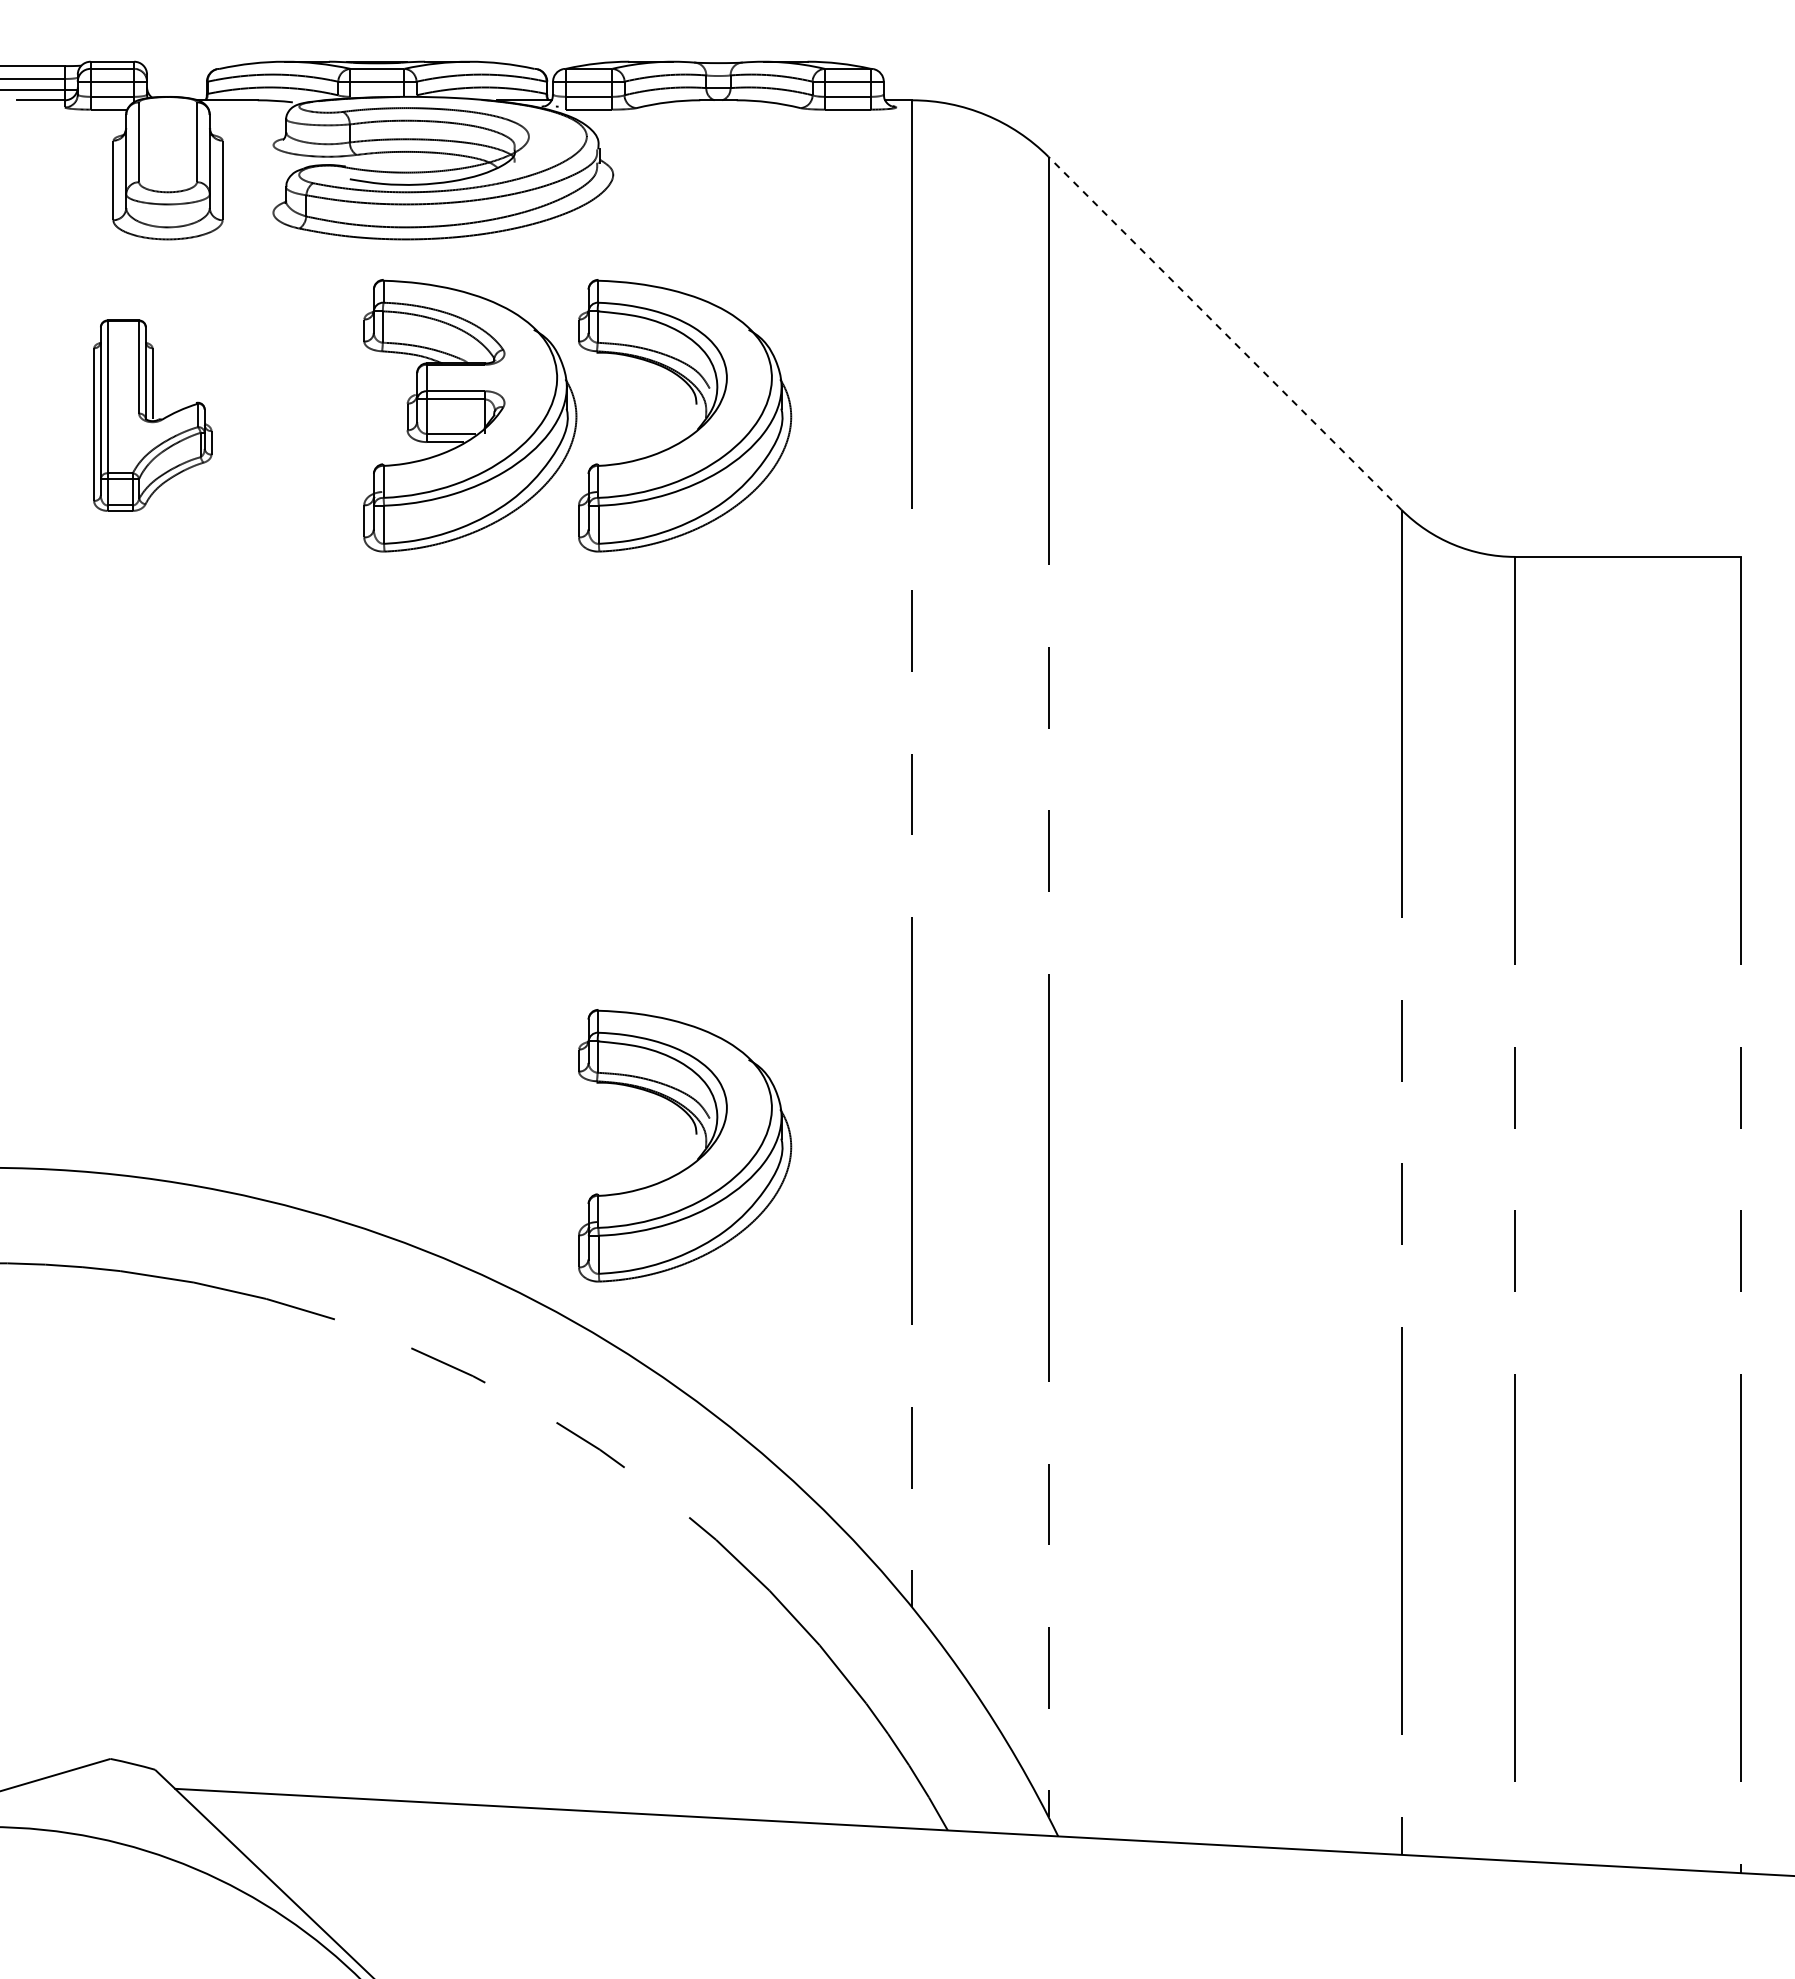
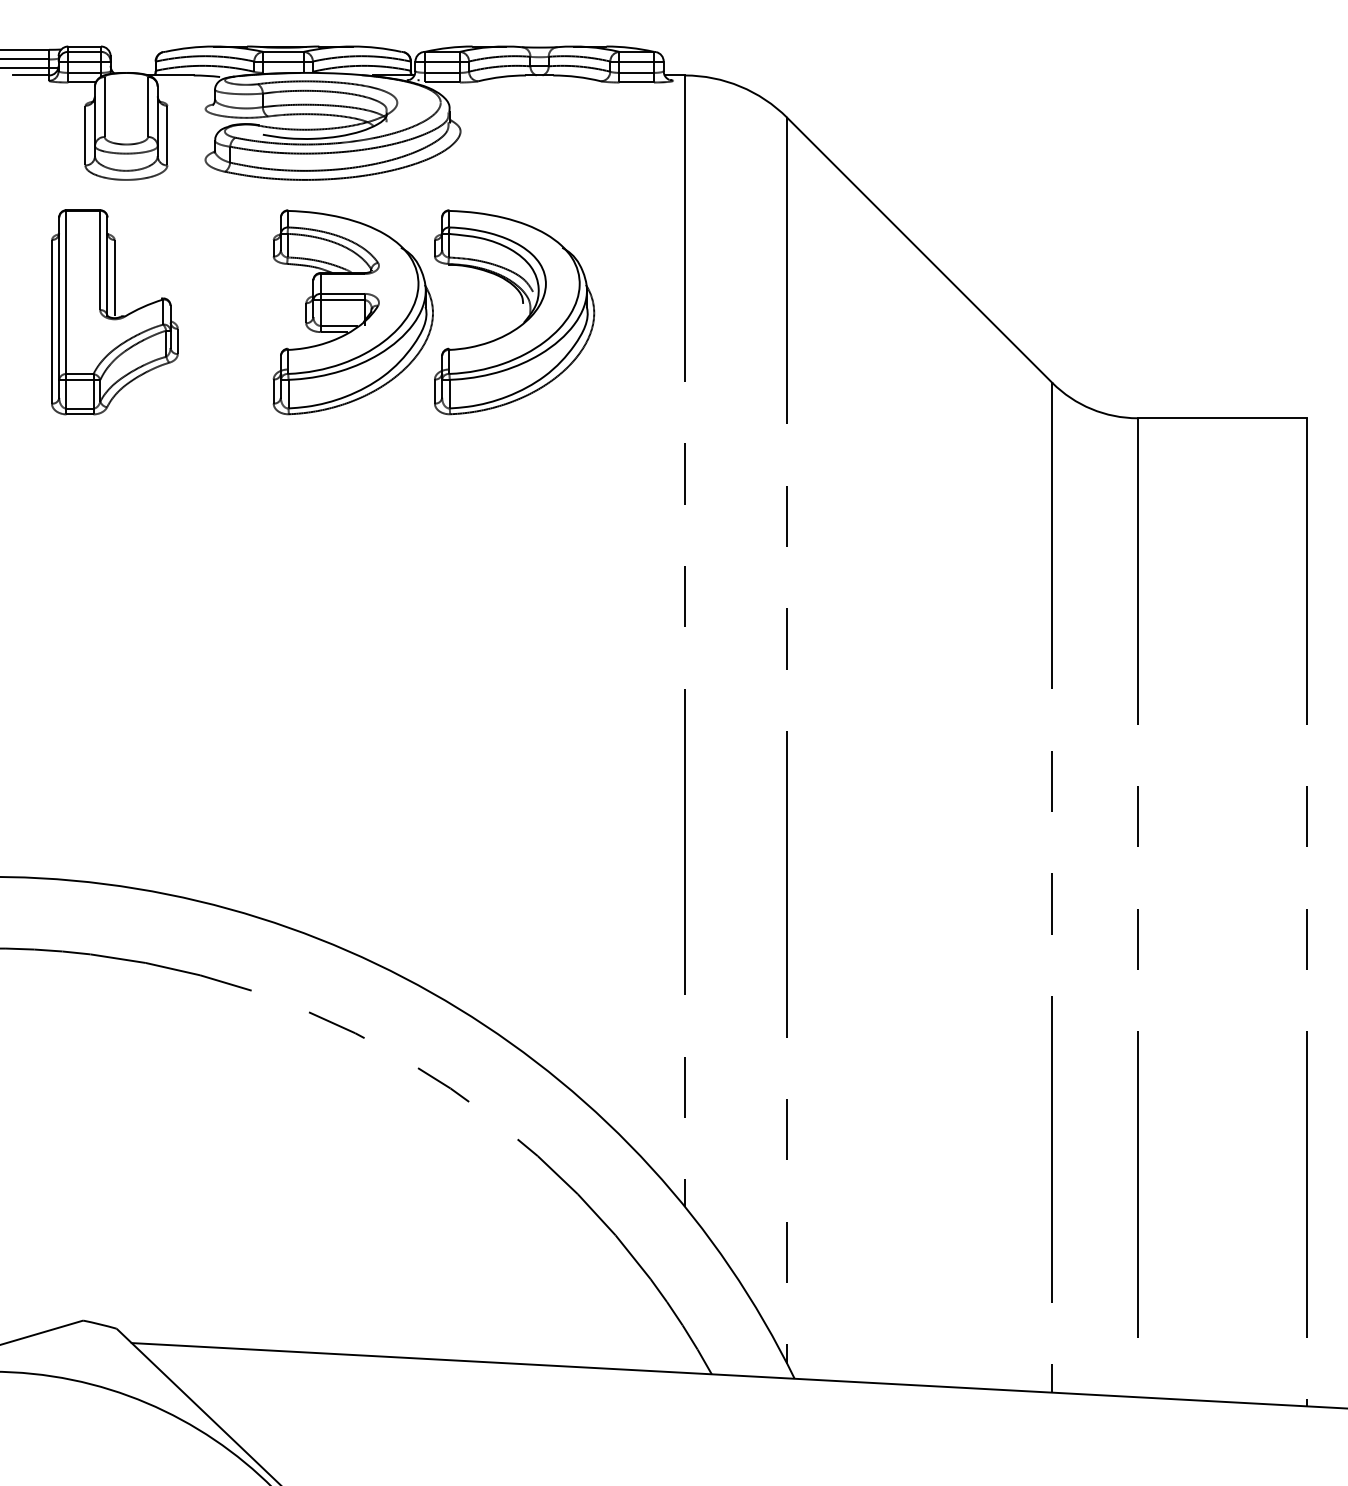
line: (1225, 333) -> (920, 250), dashed -> solid
part: (152, 415) -> (114, 312), size x1.43
part: (695, 1134) -> (522, 851), removed

